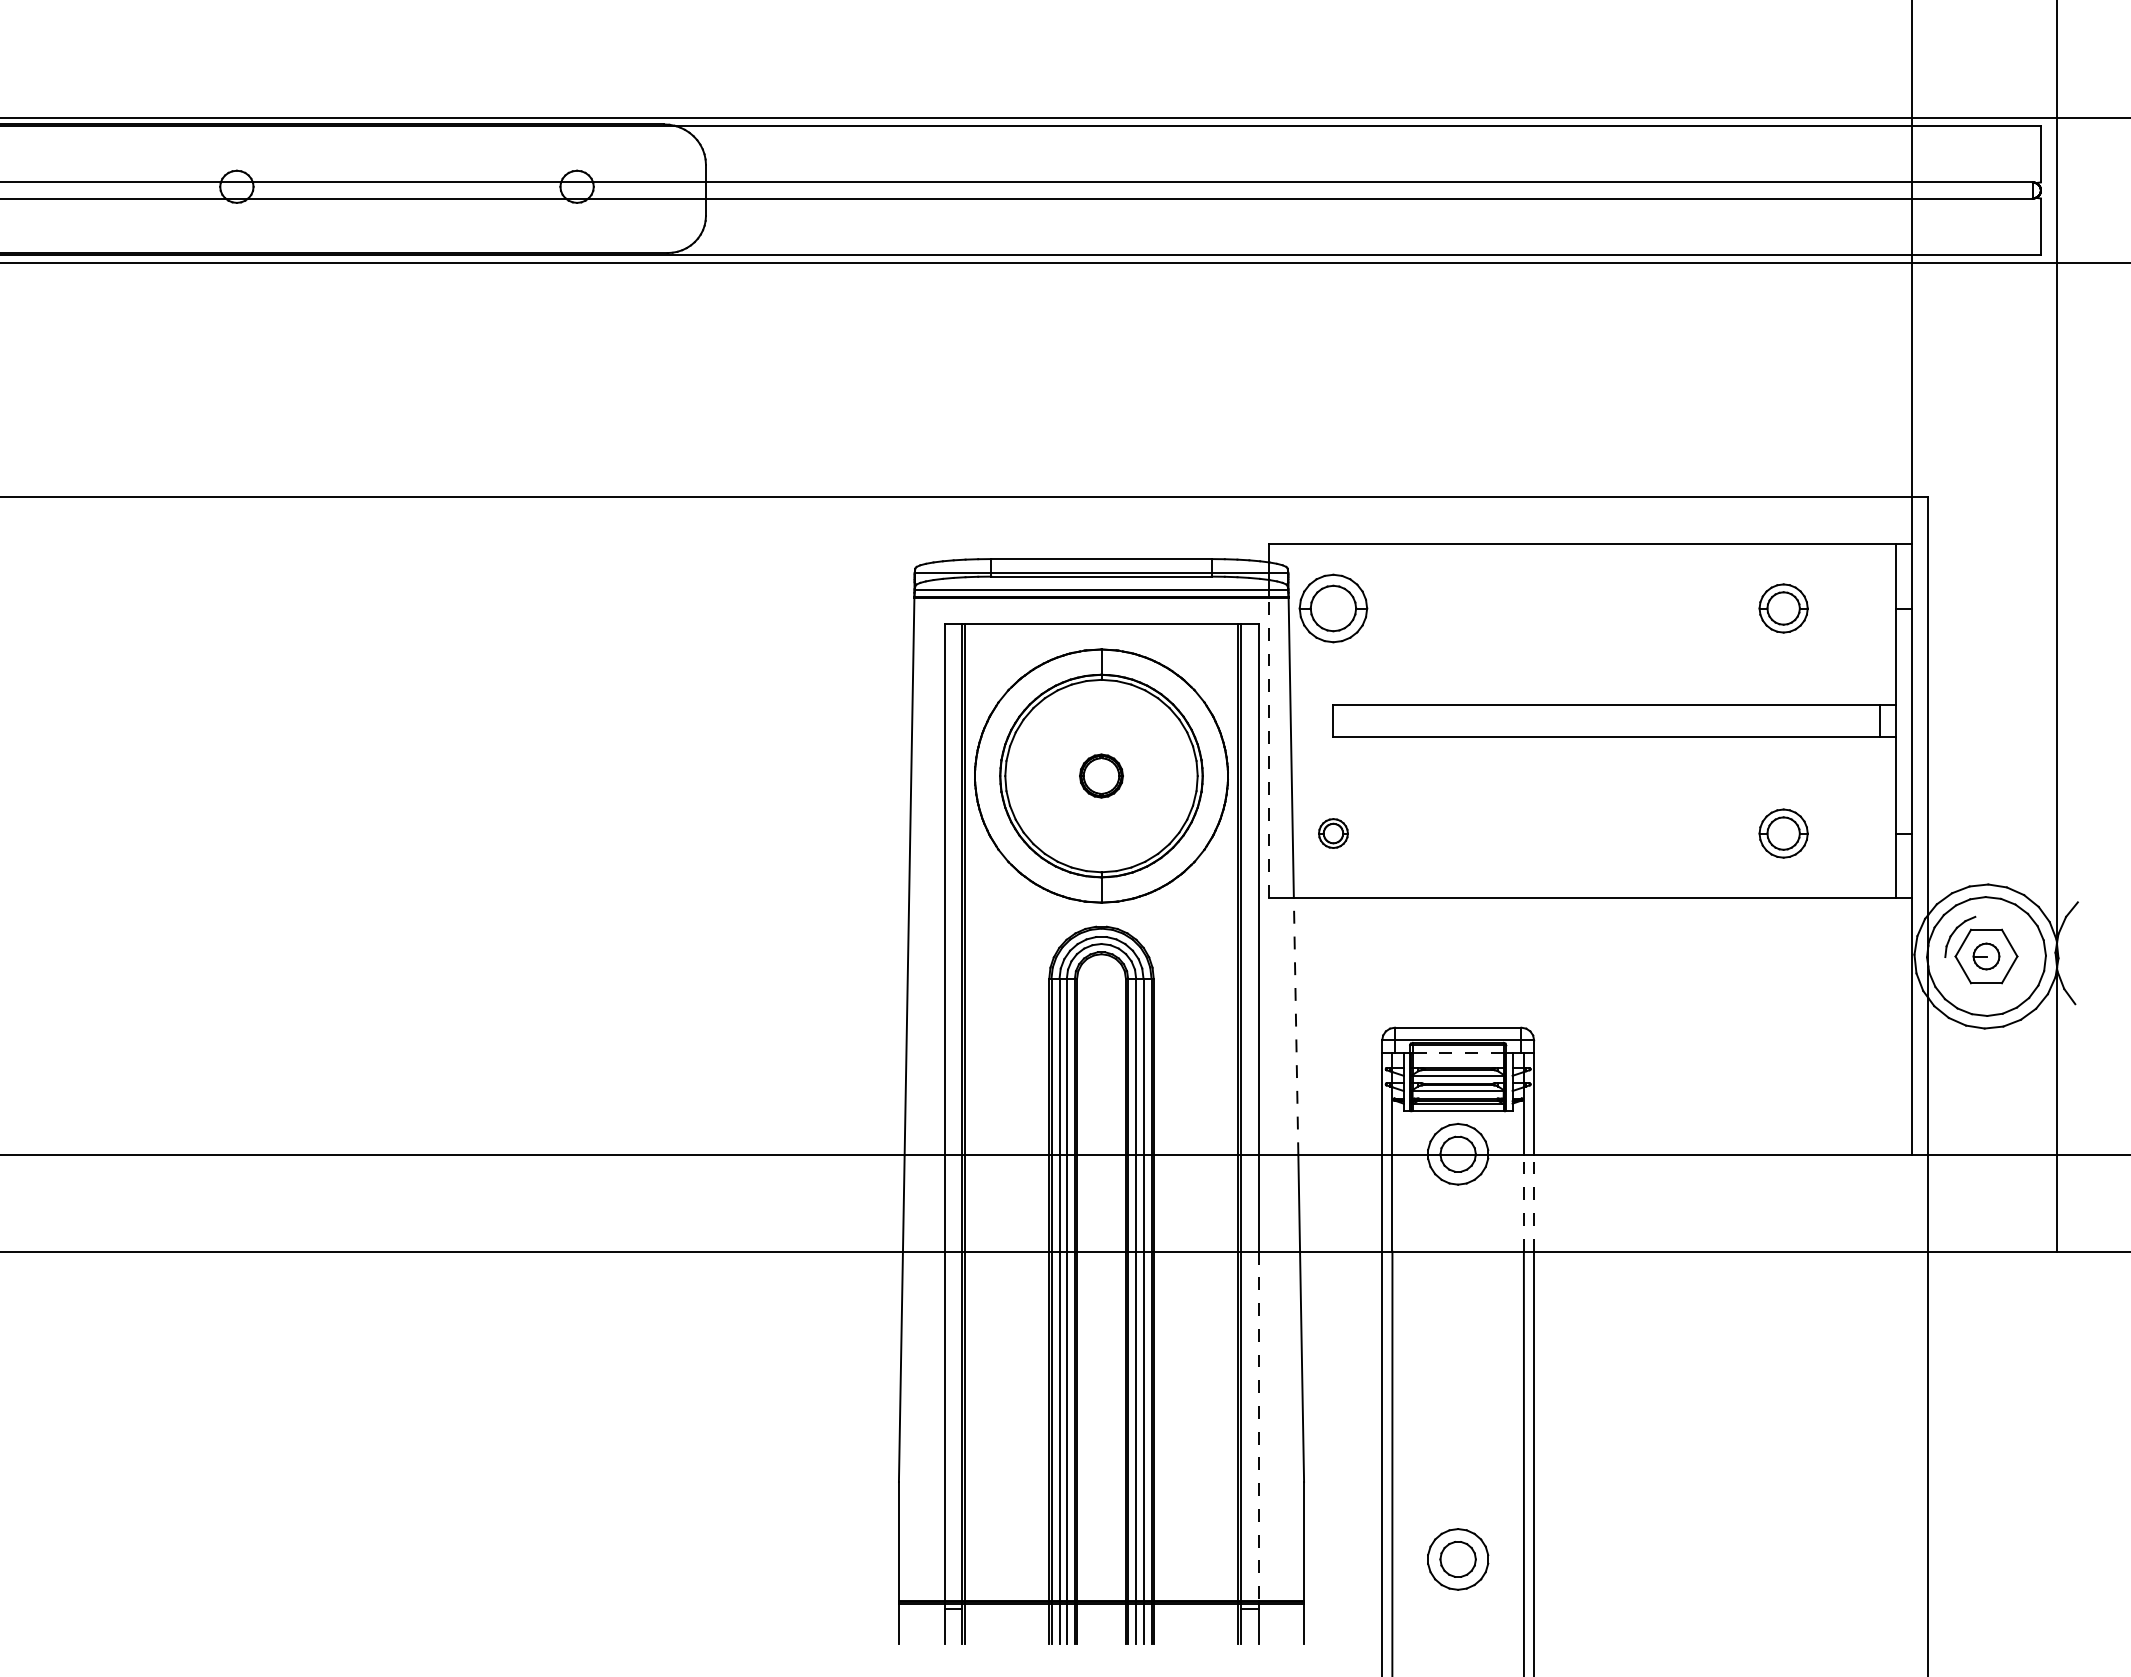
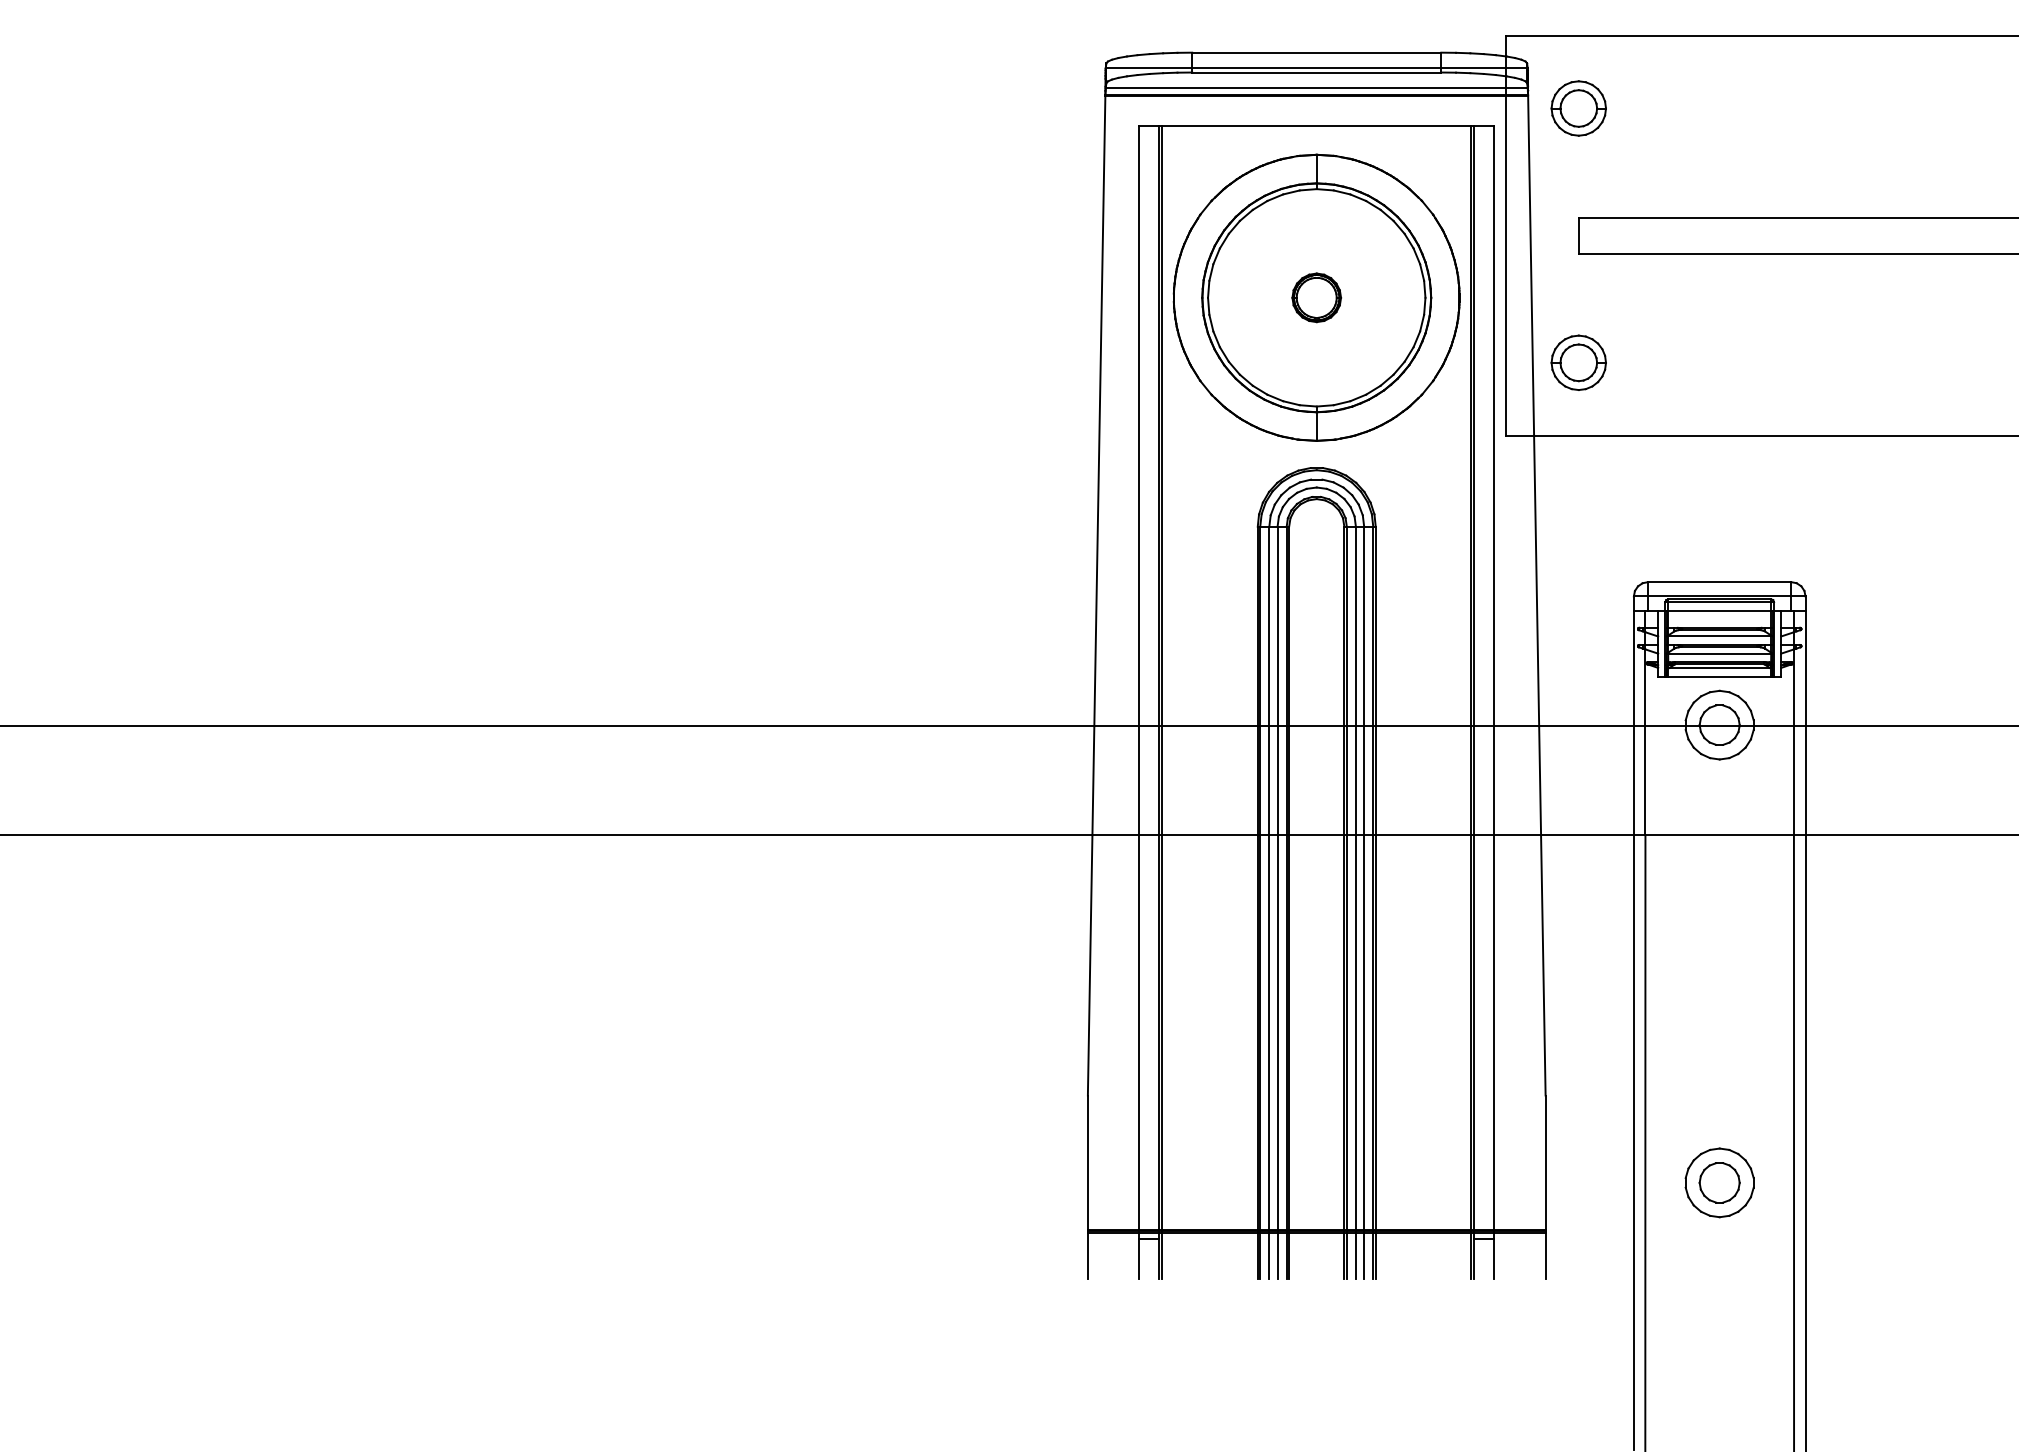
part: (1333, 608) -> (1578, 108), size x0.71
line: (1269, 747) -> (1506, 265), dashed -> solid
part: (1333, 833) -> (1578, 362), size x1.67
line: (1296, 1026) -> (1537, 580), dashed -> solid
line: (1458, 1053) -> (1720, 611), dashed -> solid
line: (1523, 1202) -> (1793, 779), dashed -> solid
line: (1534, 1202) -> (1805, 779), dashed -> solid
line: (1258, 1426) -> (1494, 1032), dashed -> solid

